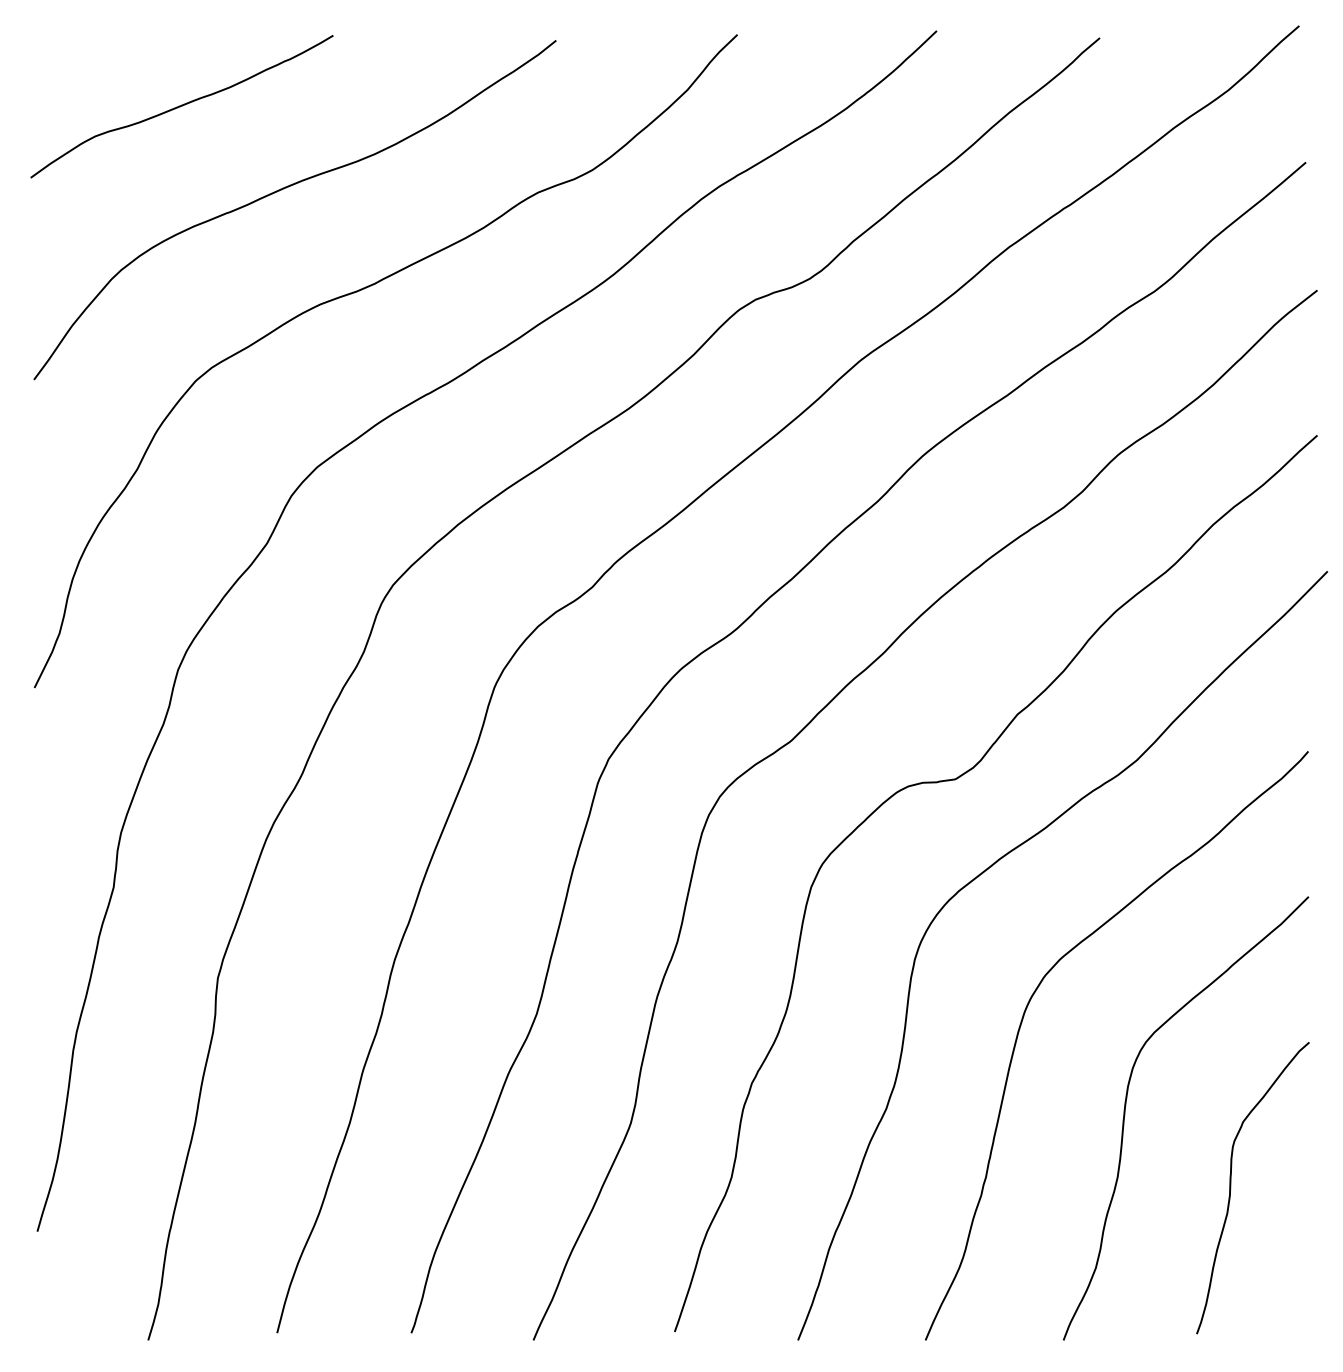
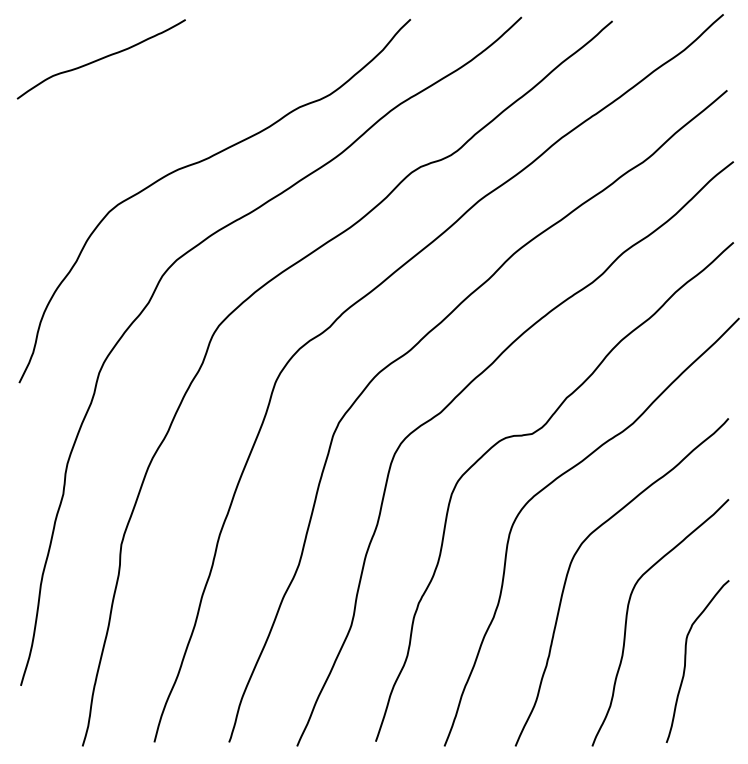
curve: (286, 189) -> (159, 105), removed

